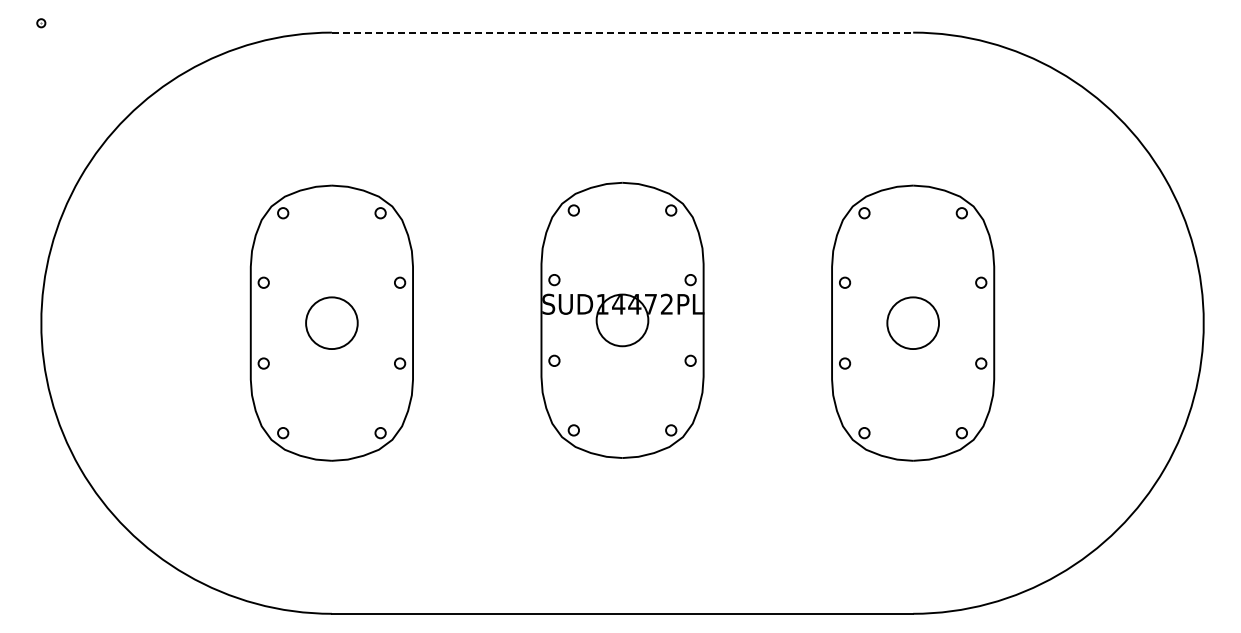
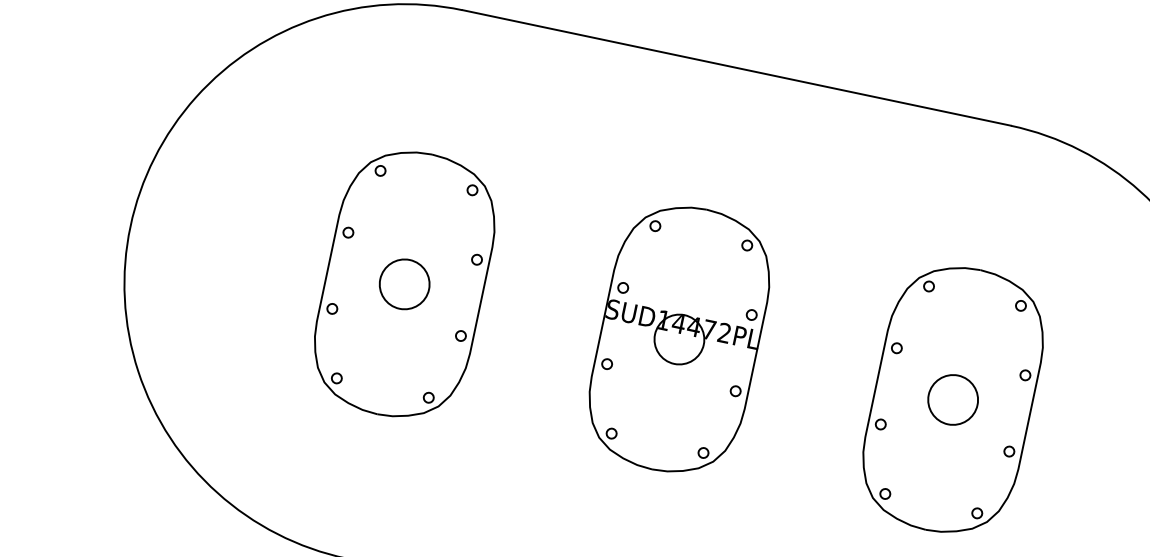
line: (622, 32) -> (736, 67), dashed -> solid

